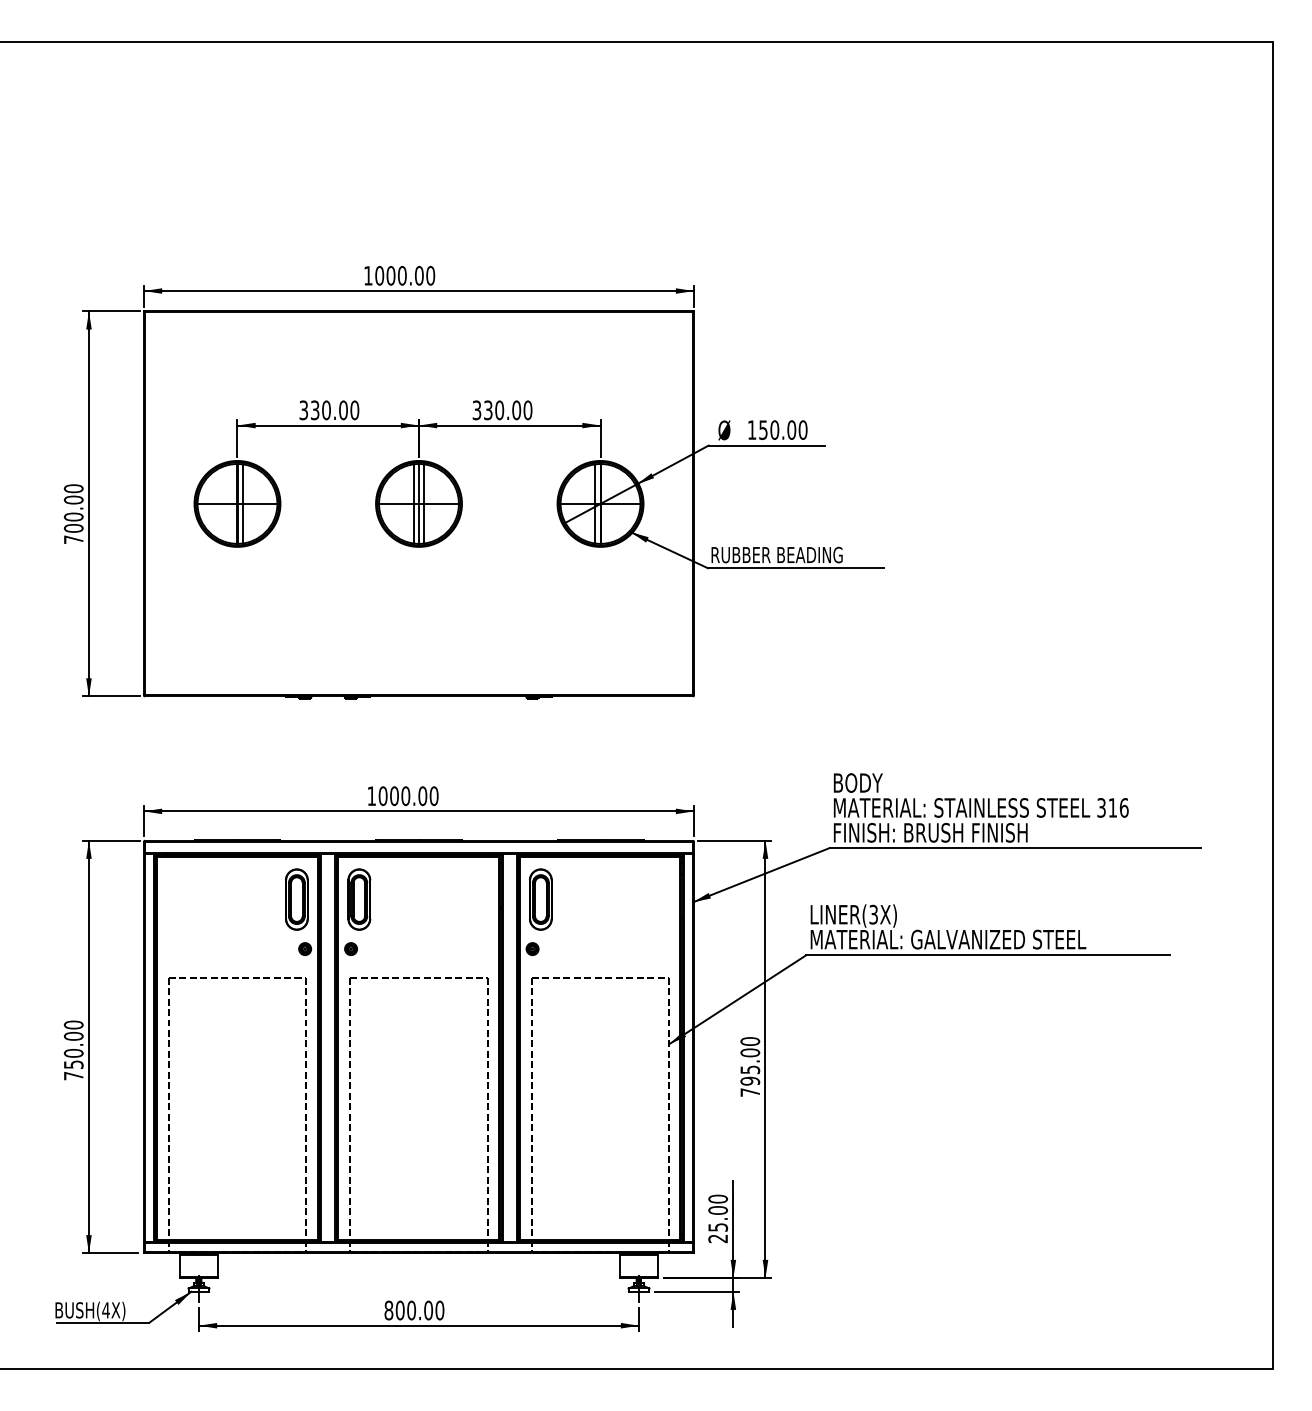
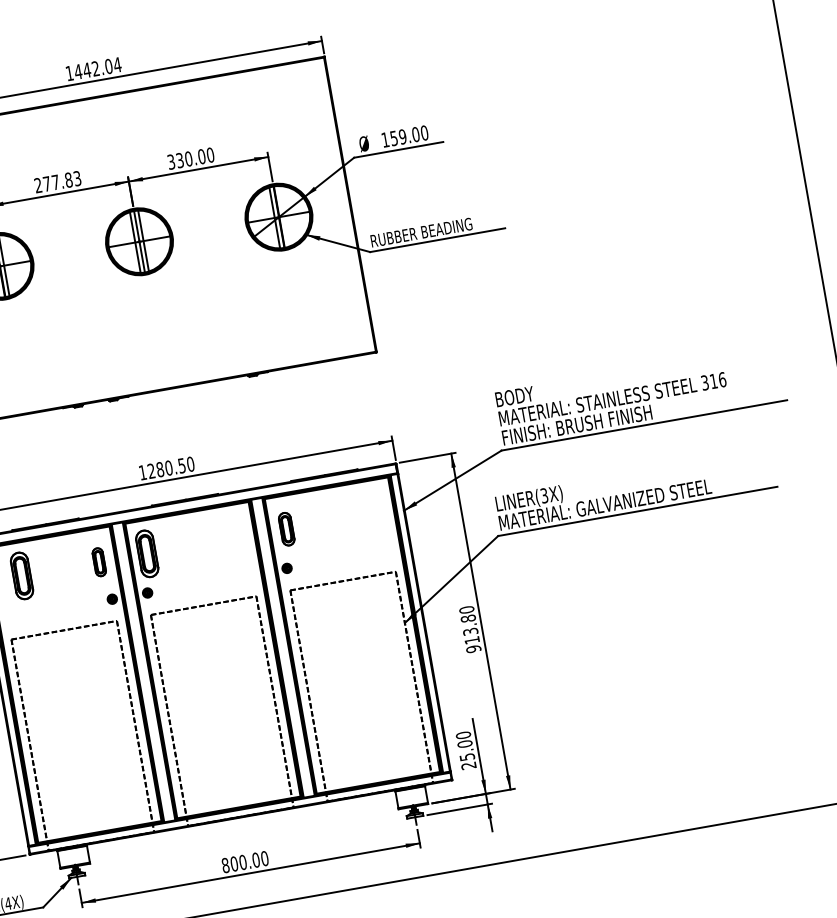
text: (405, 275) -> (98, 68), 1000.00 -> 1442.04
text: (329, 410) -> (58, 182), 330.00 -> 277.83
text: (774, 429) -> (402, 136), 150.00 -> 159.00
text: (402, 796) -> (166, 468), 1000.00 -> 1280.50
part: (196, 899) -> (22, 575), added
part: (296, 899) -> (98, 562), size x0.6
part: (540, 899) -> (286, 529), size x0.7
text: (750, 1072) -> (471, 633), 795.00 -> 913.80

